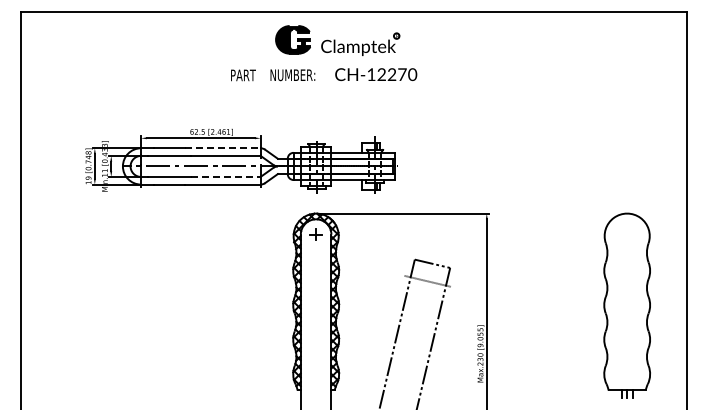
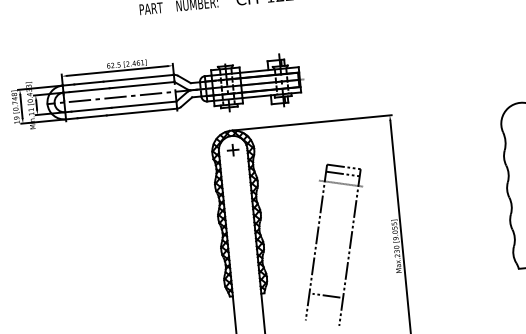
line: (222, 148) -> (138, 78), dashed -> solid
line: (225, 176) -> (143, 104), dashed -> solid
line: (430, 271) -> (342, 174), added
line: (400, 398) -> (326, 294), added

